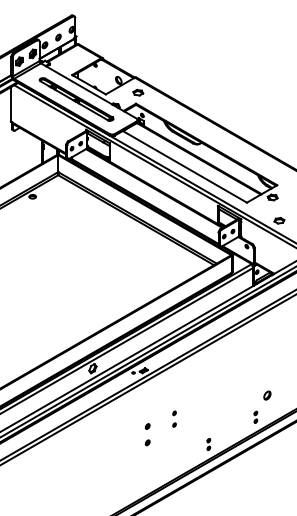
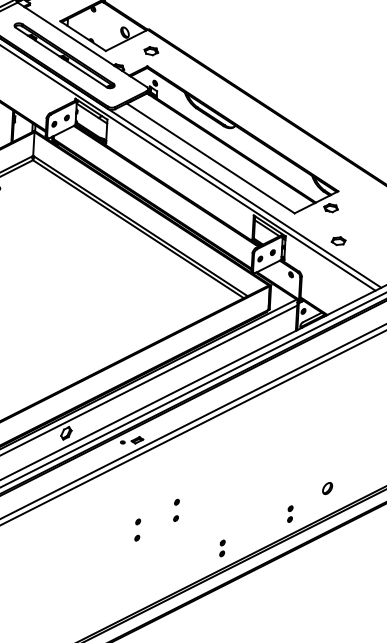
part: (267, 395) -> (327, 488), moved
part: (147, 434) -> (137, 529), size x0.71

